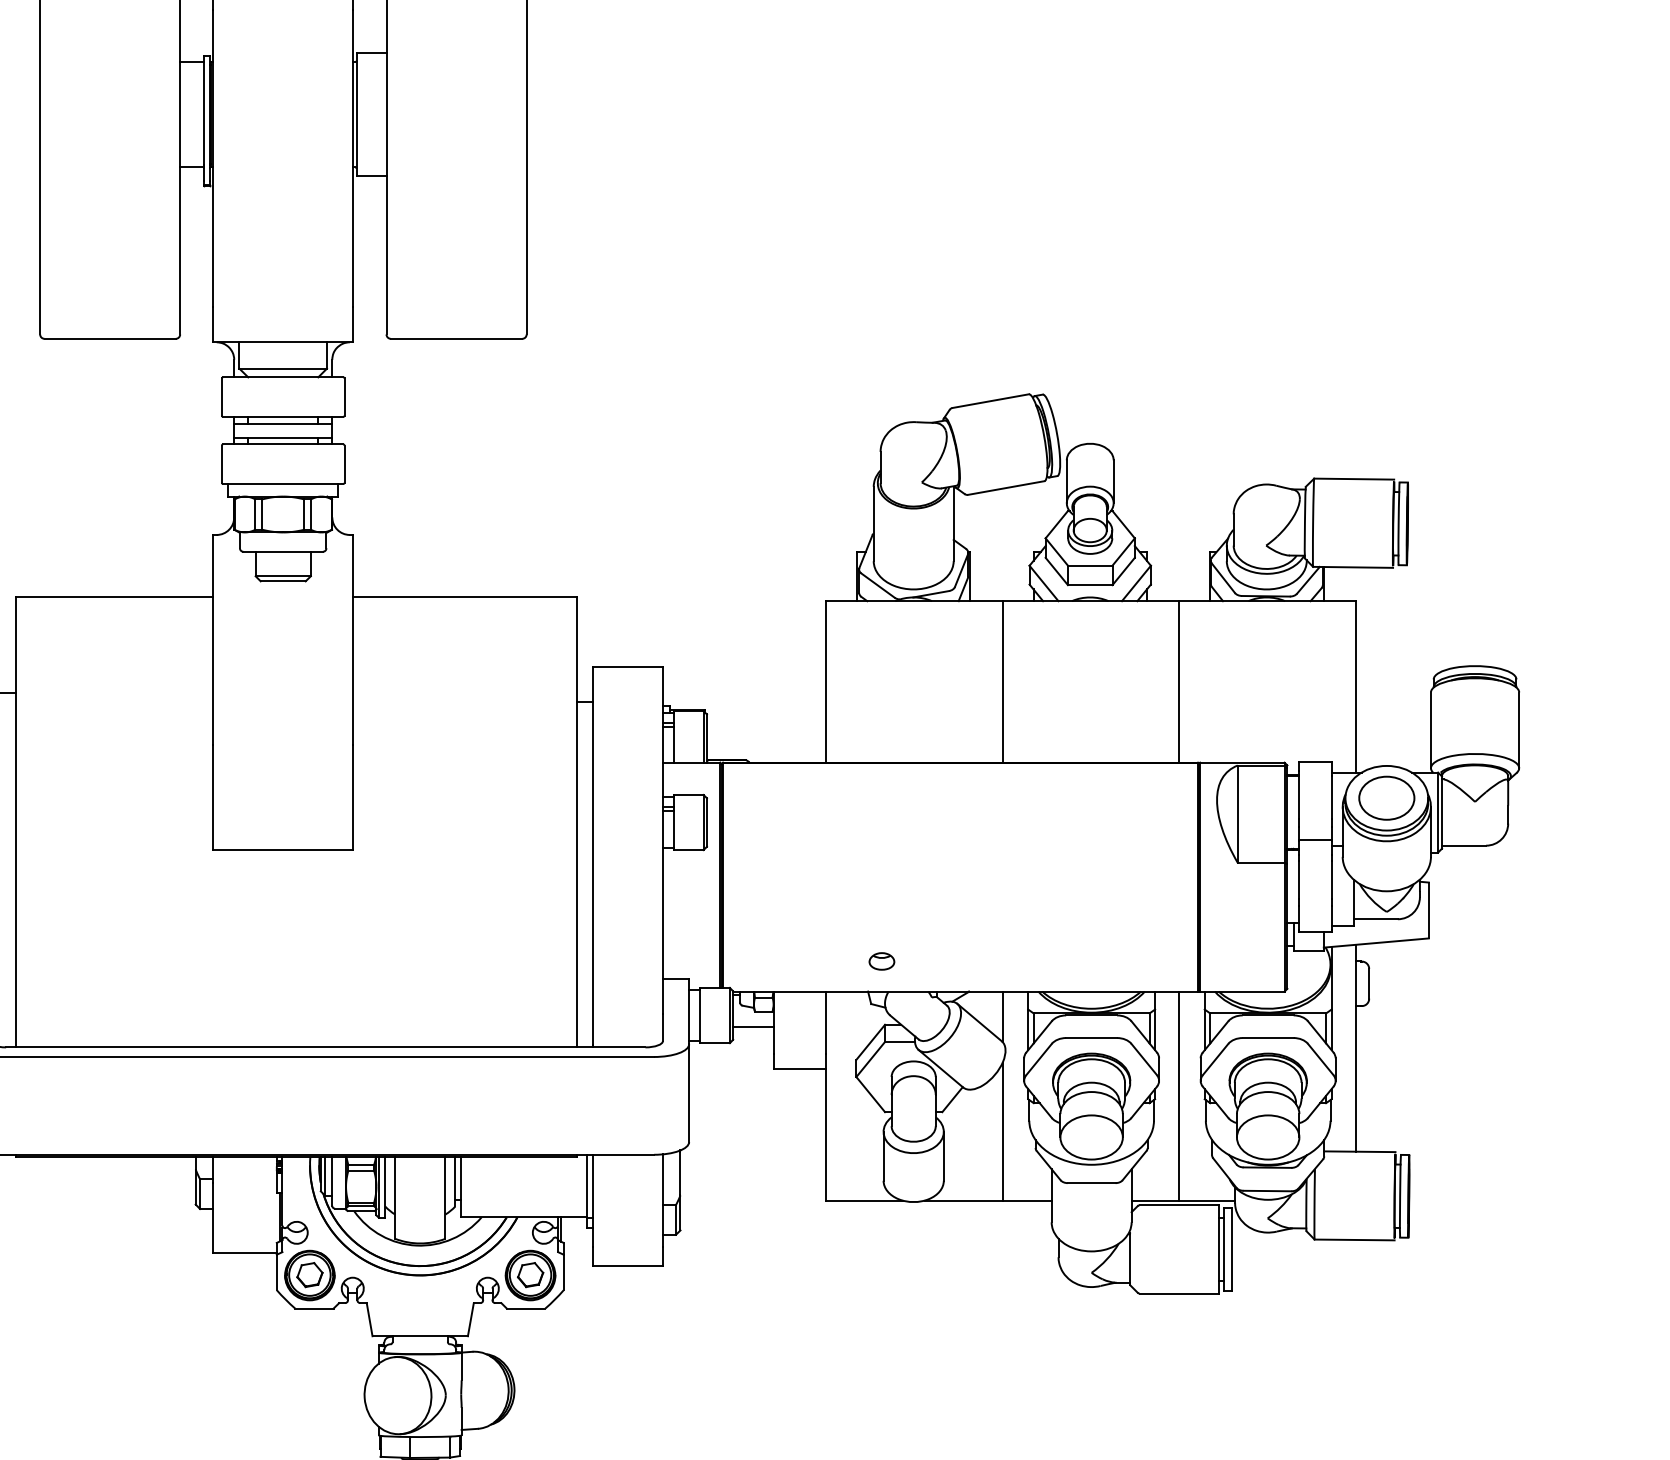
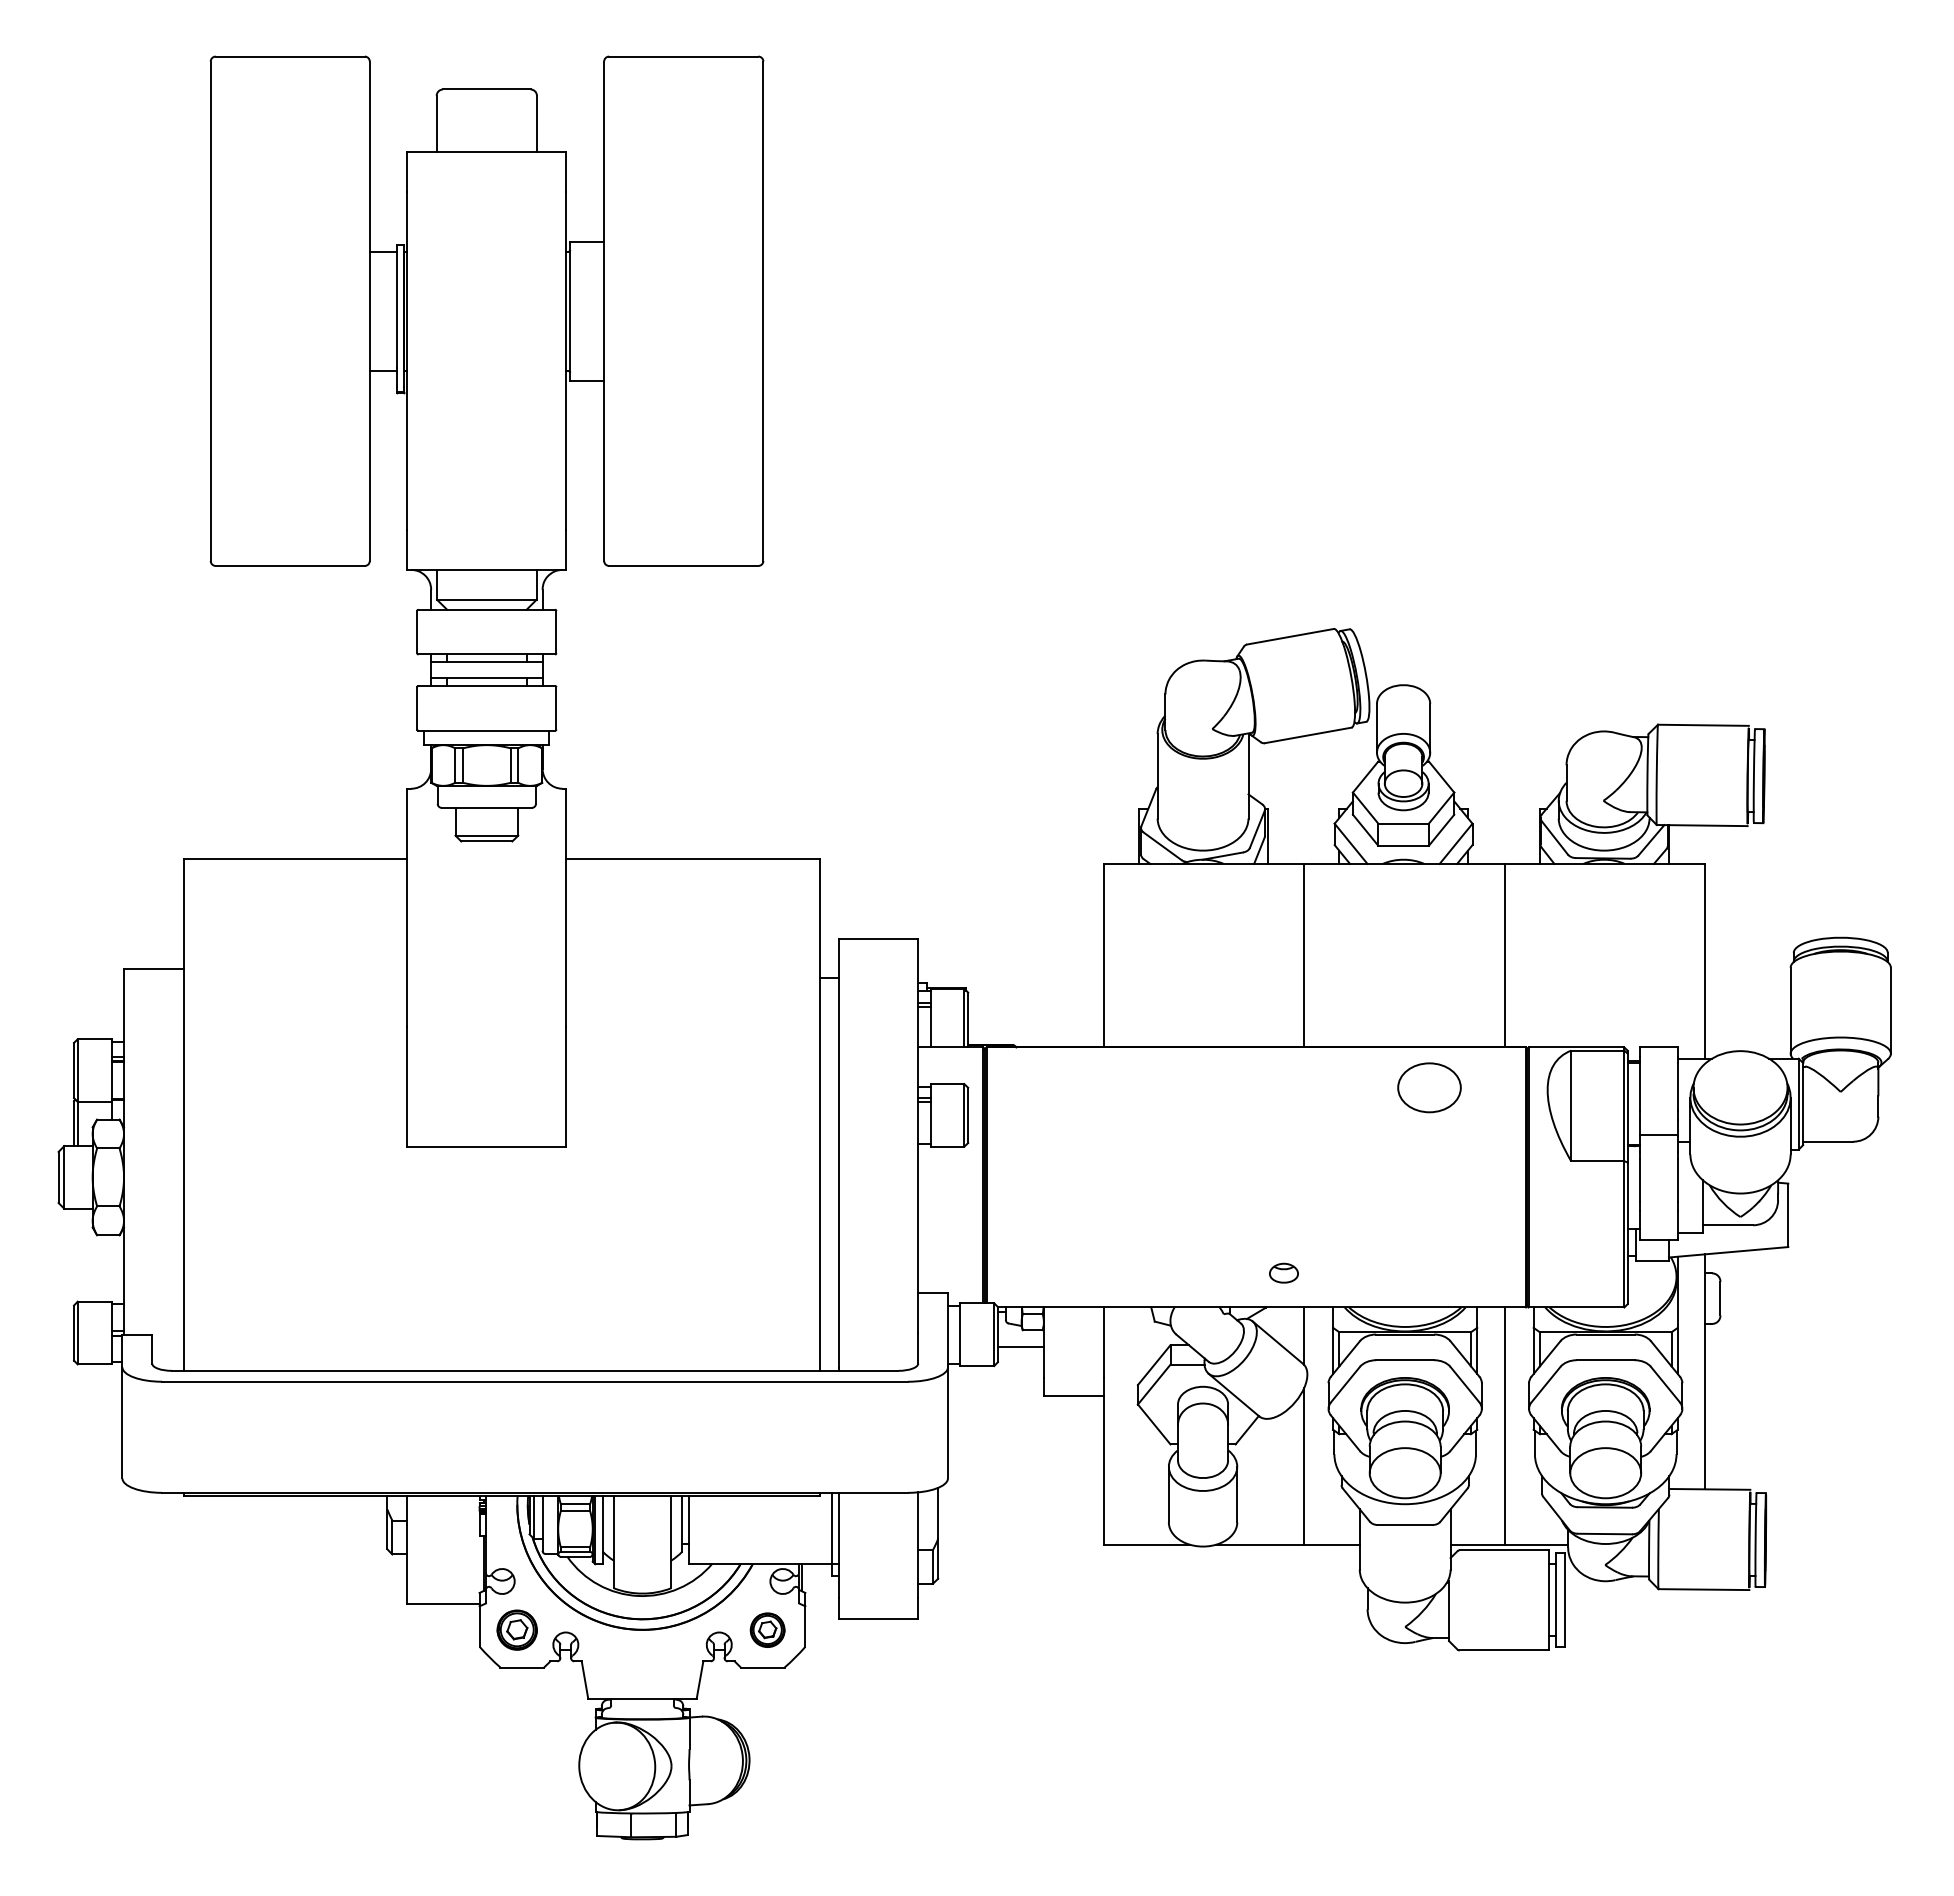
part: (1386, 797) -> (1429, 1087), moved
part: (881, 960) -> (1283, 1272), moved
part: (310, 1275) -> (517, 1630), size x0.7
part: (530, 1275) -> (767, 1630), size x0.6

